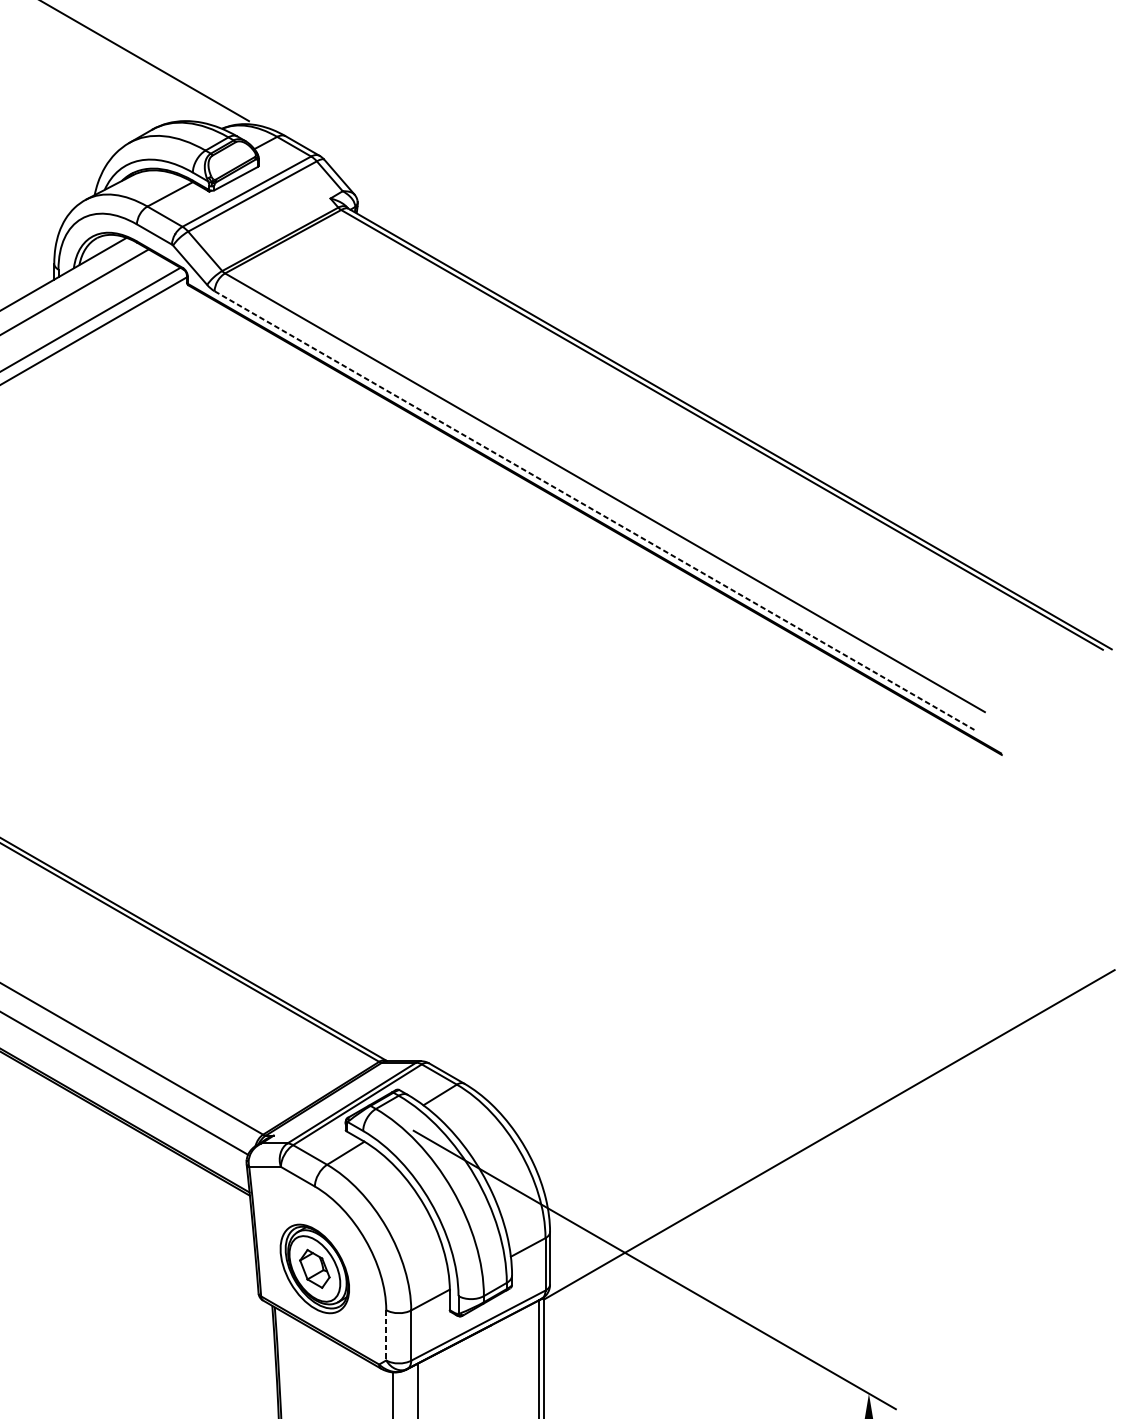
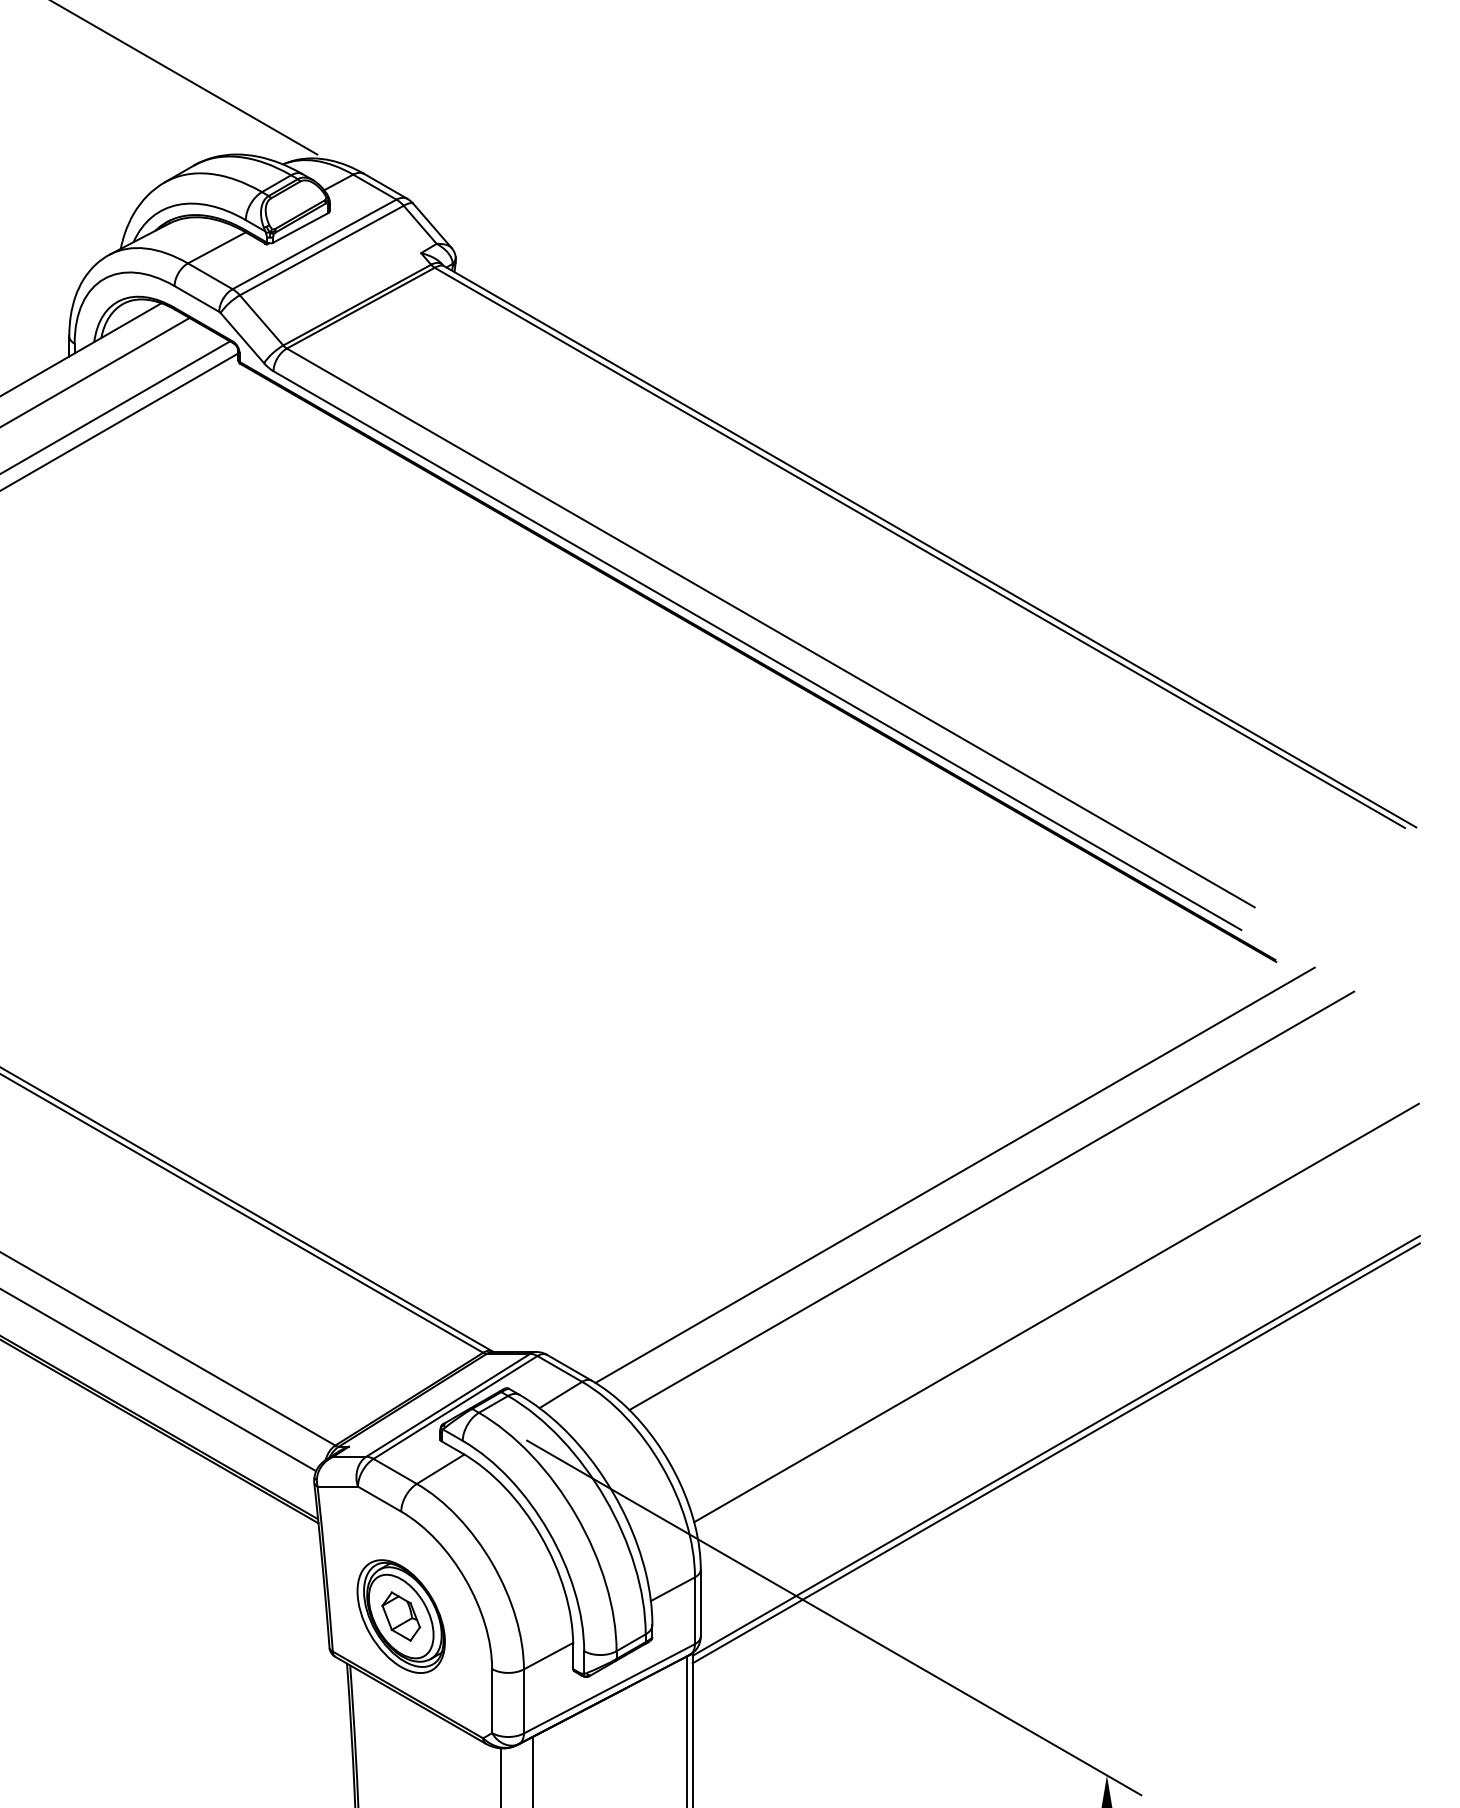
line: (594, 510) -> (757, 650), dashed -> solid
line: (749, 921) -> (954, 1174), added
line: (778, 942) -> (991, 1200), added
line: (829, 1030) -> (1056, 1312), added
line: (828, 1140) -> (1055, 1453), added
line: (386, 1335) -> (492, 1701), dashed -> solid

